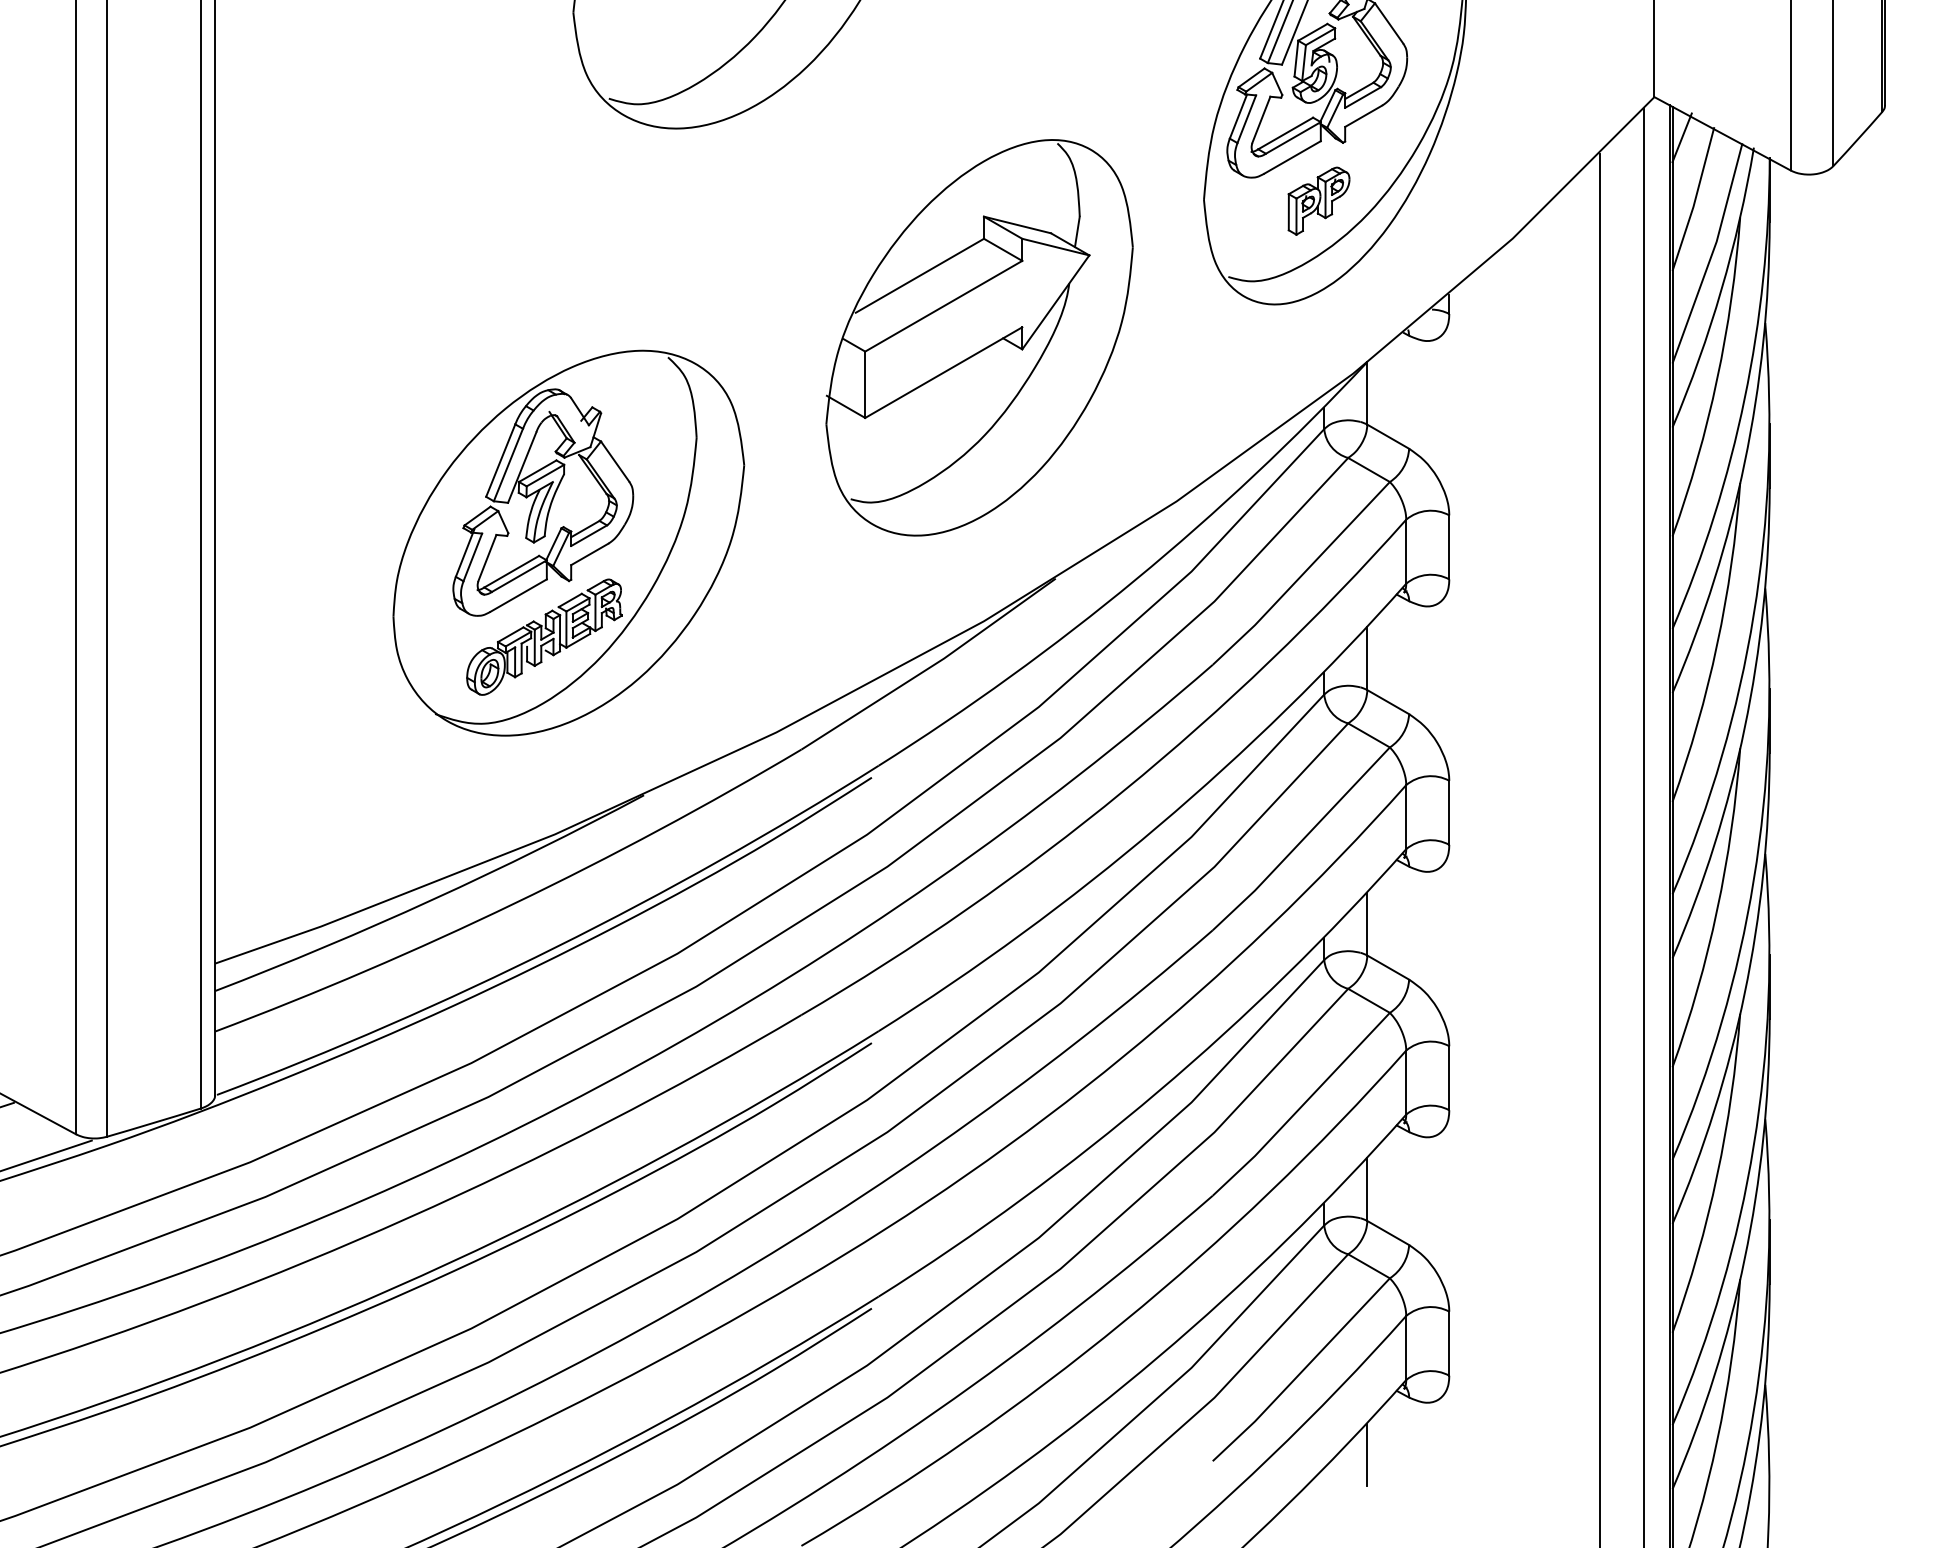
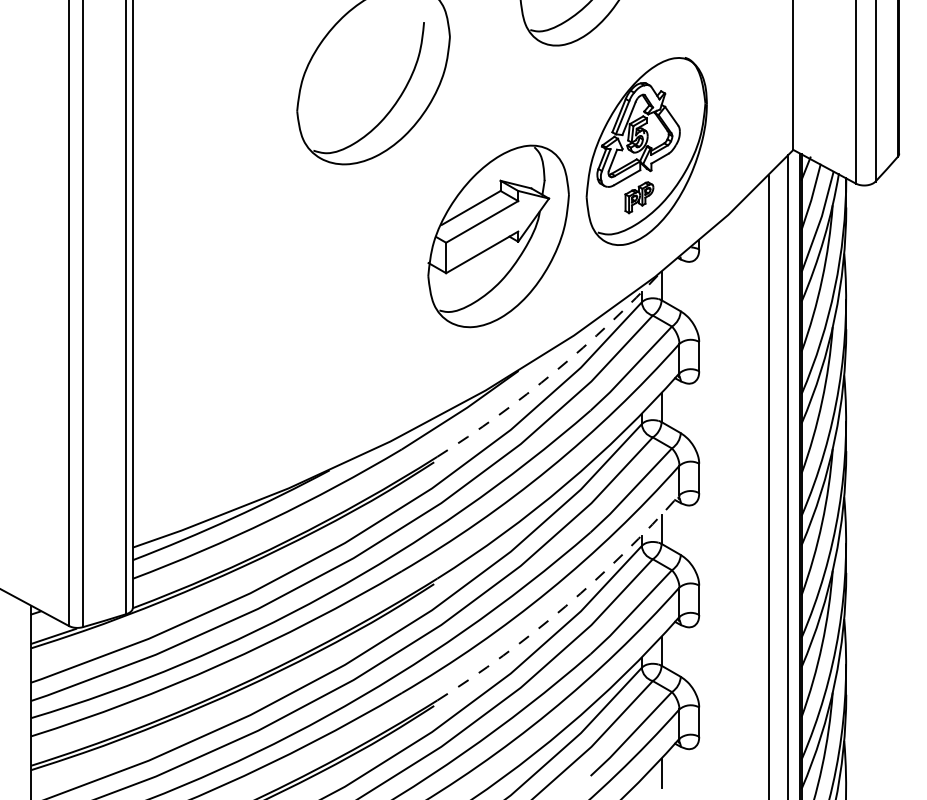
part: (979, 337) -> (498, 236), moved
part: (567, 542) -> (294, 354), removed
arc: (1136, 579) -> (555, 371), solid -> dashed
arc: (1157, 1091) -> (565, 606), solid -> dashed

